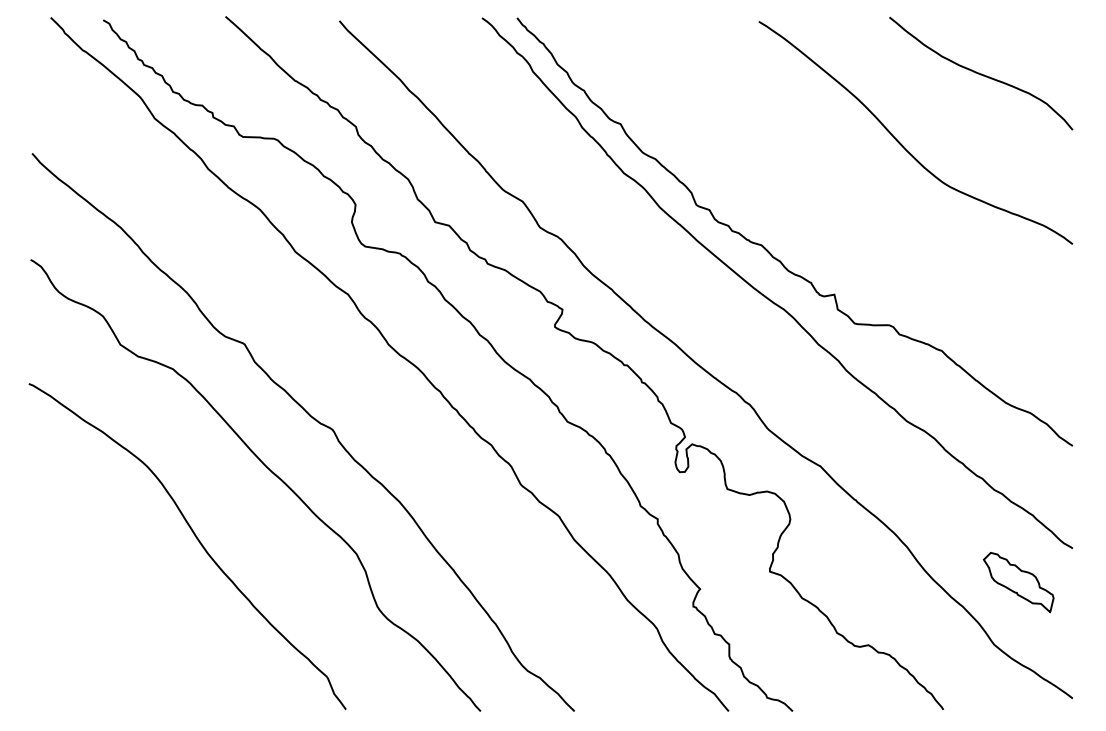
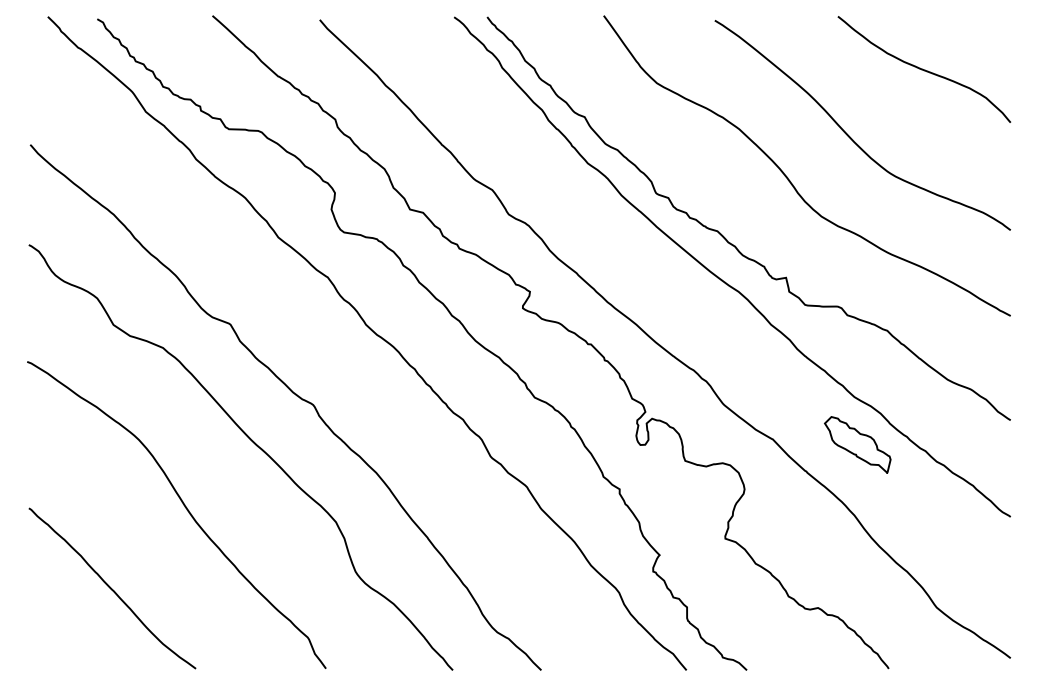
curve: (836, 188) -> (788, 177), added
part: (1018, 582) -> (857, 444), moved
curve: (119, 624) -> (112, 588), added

